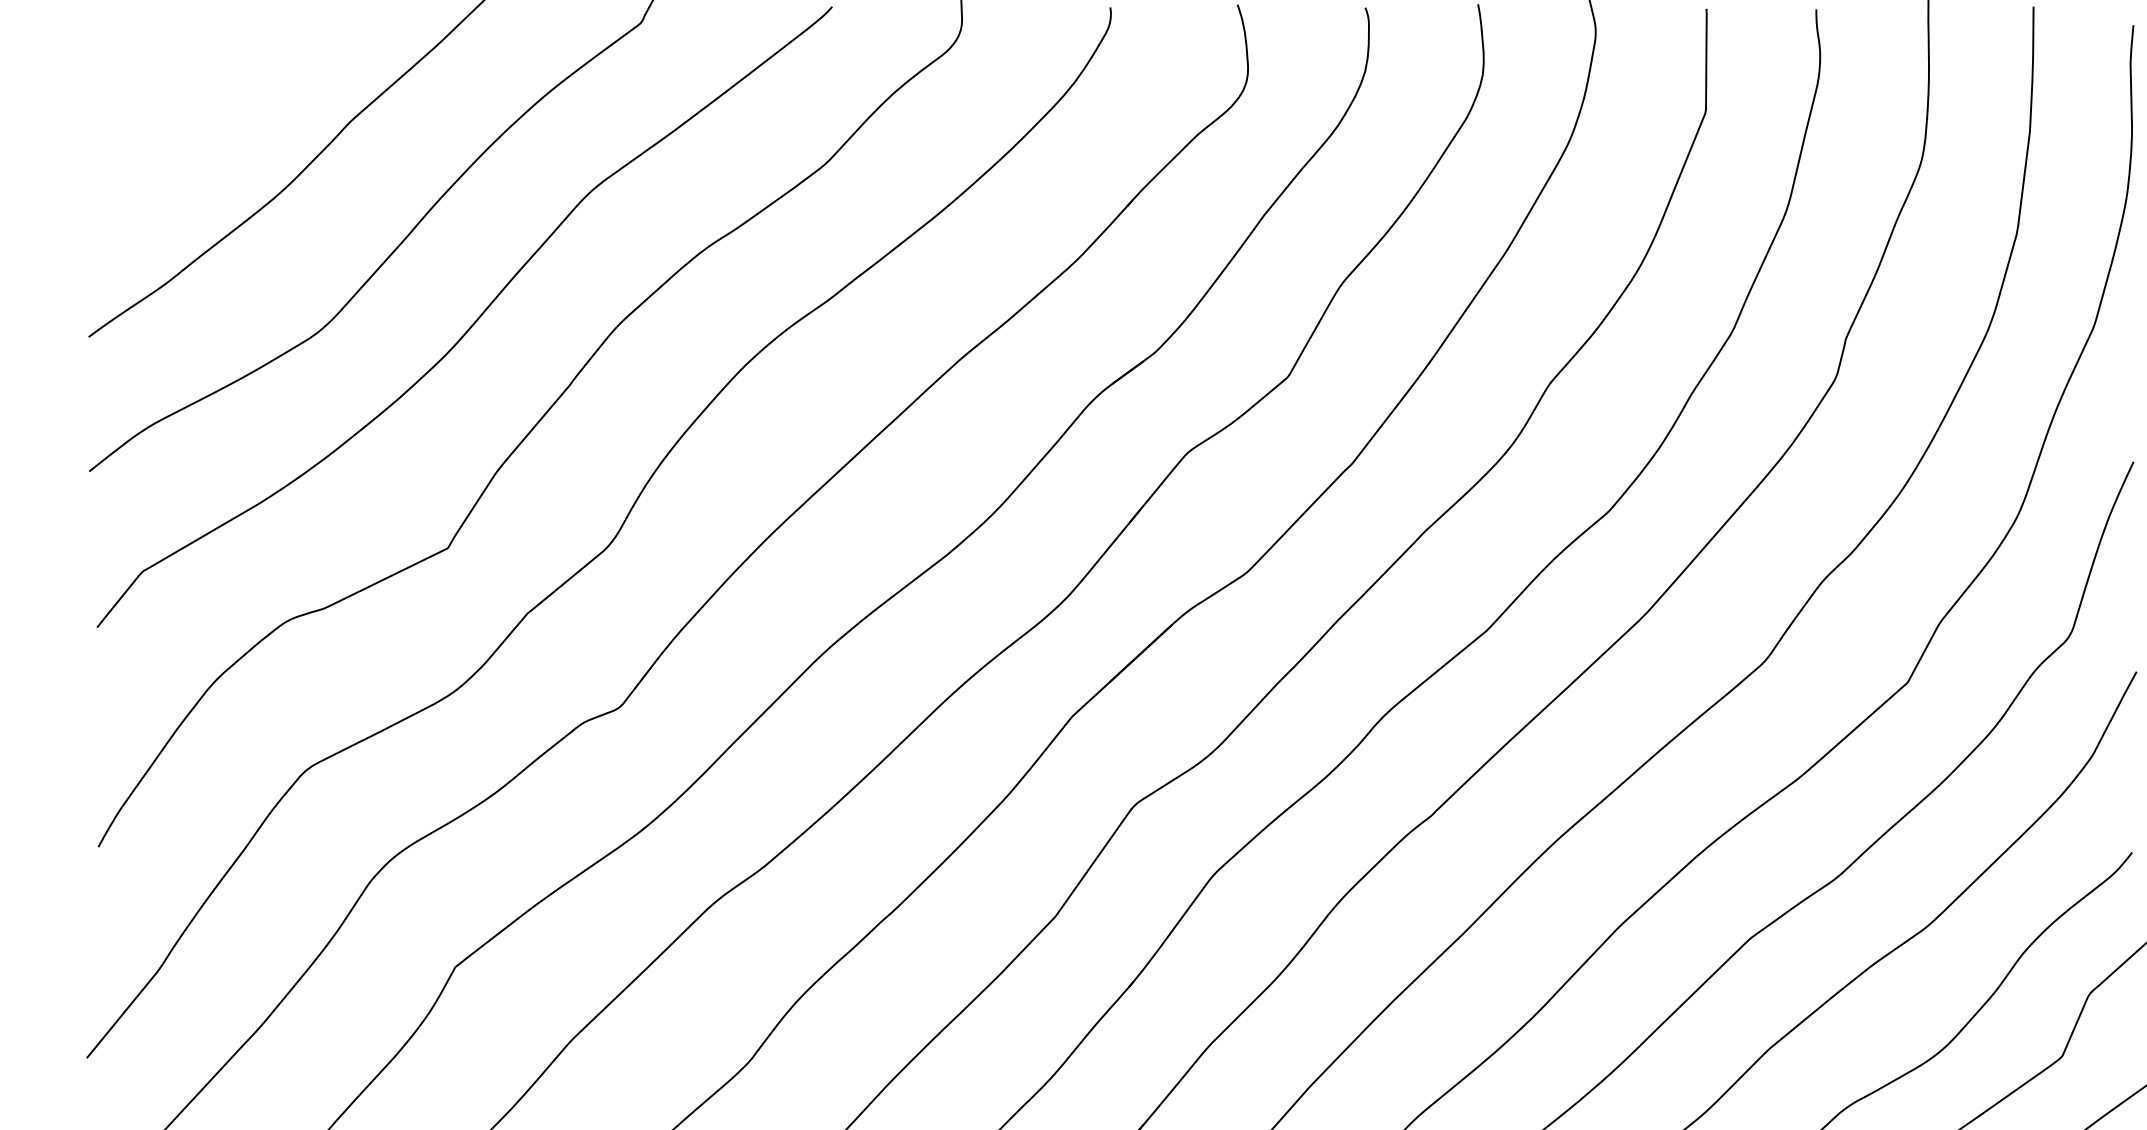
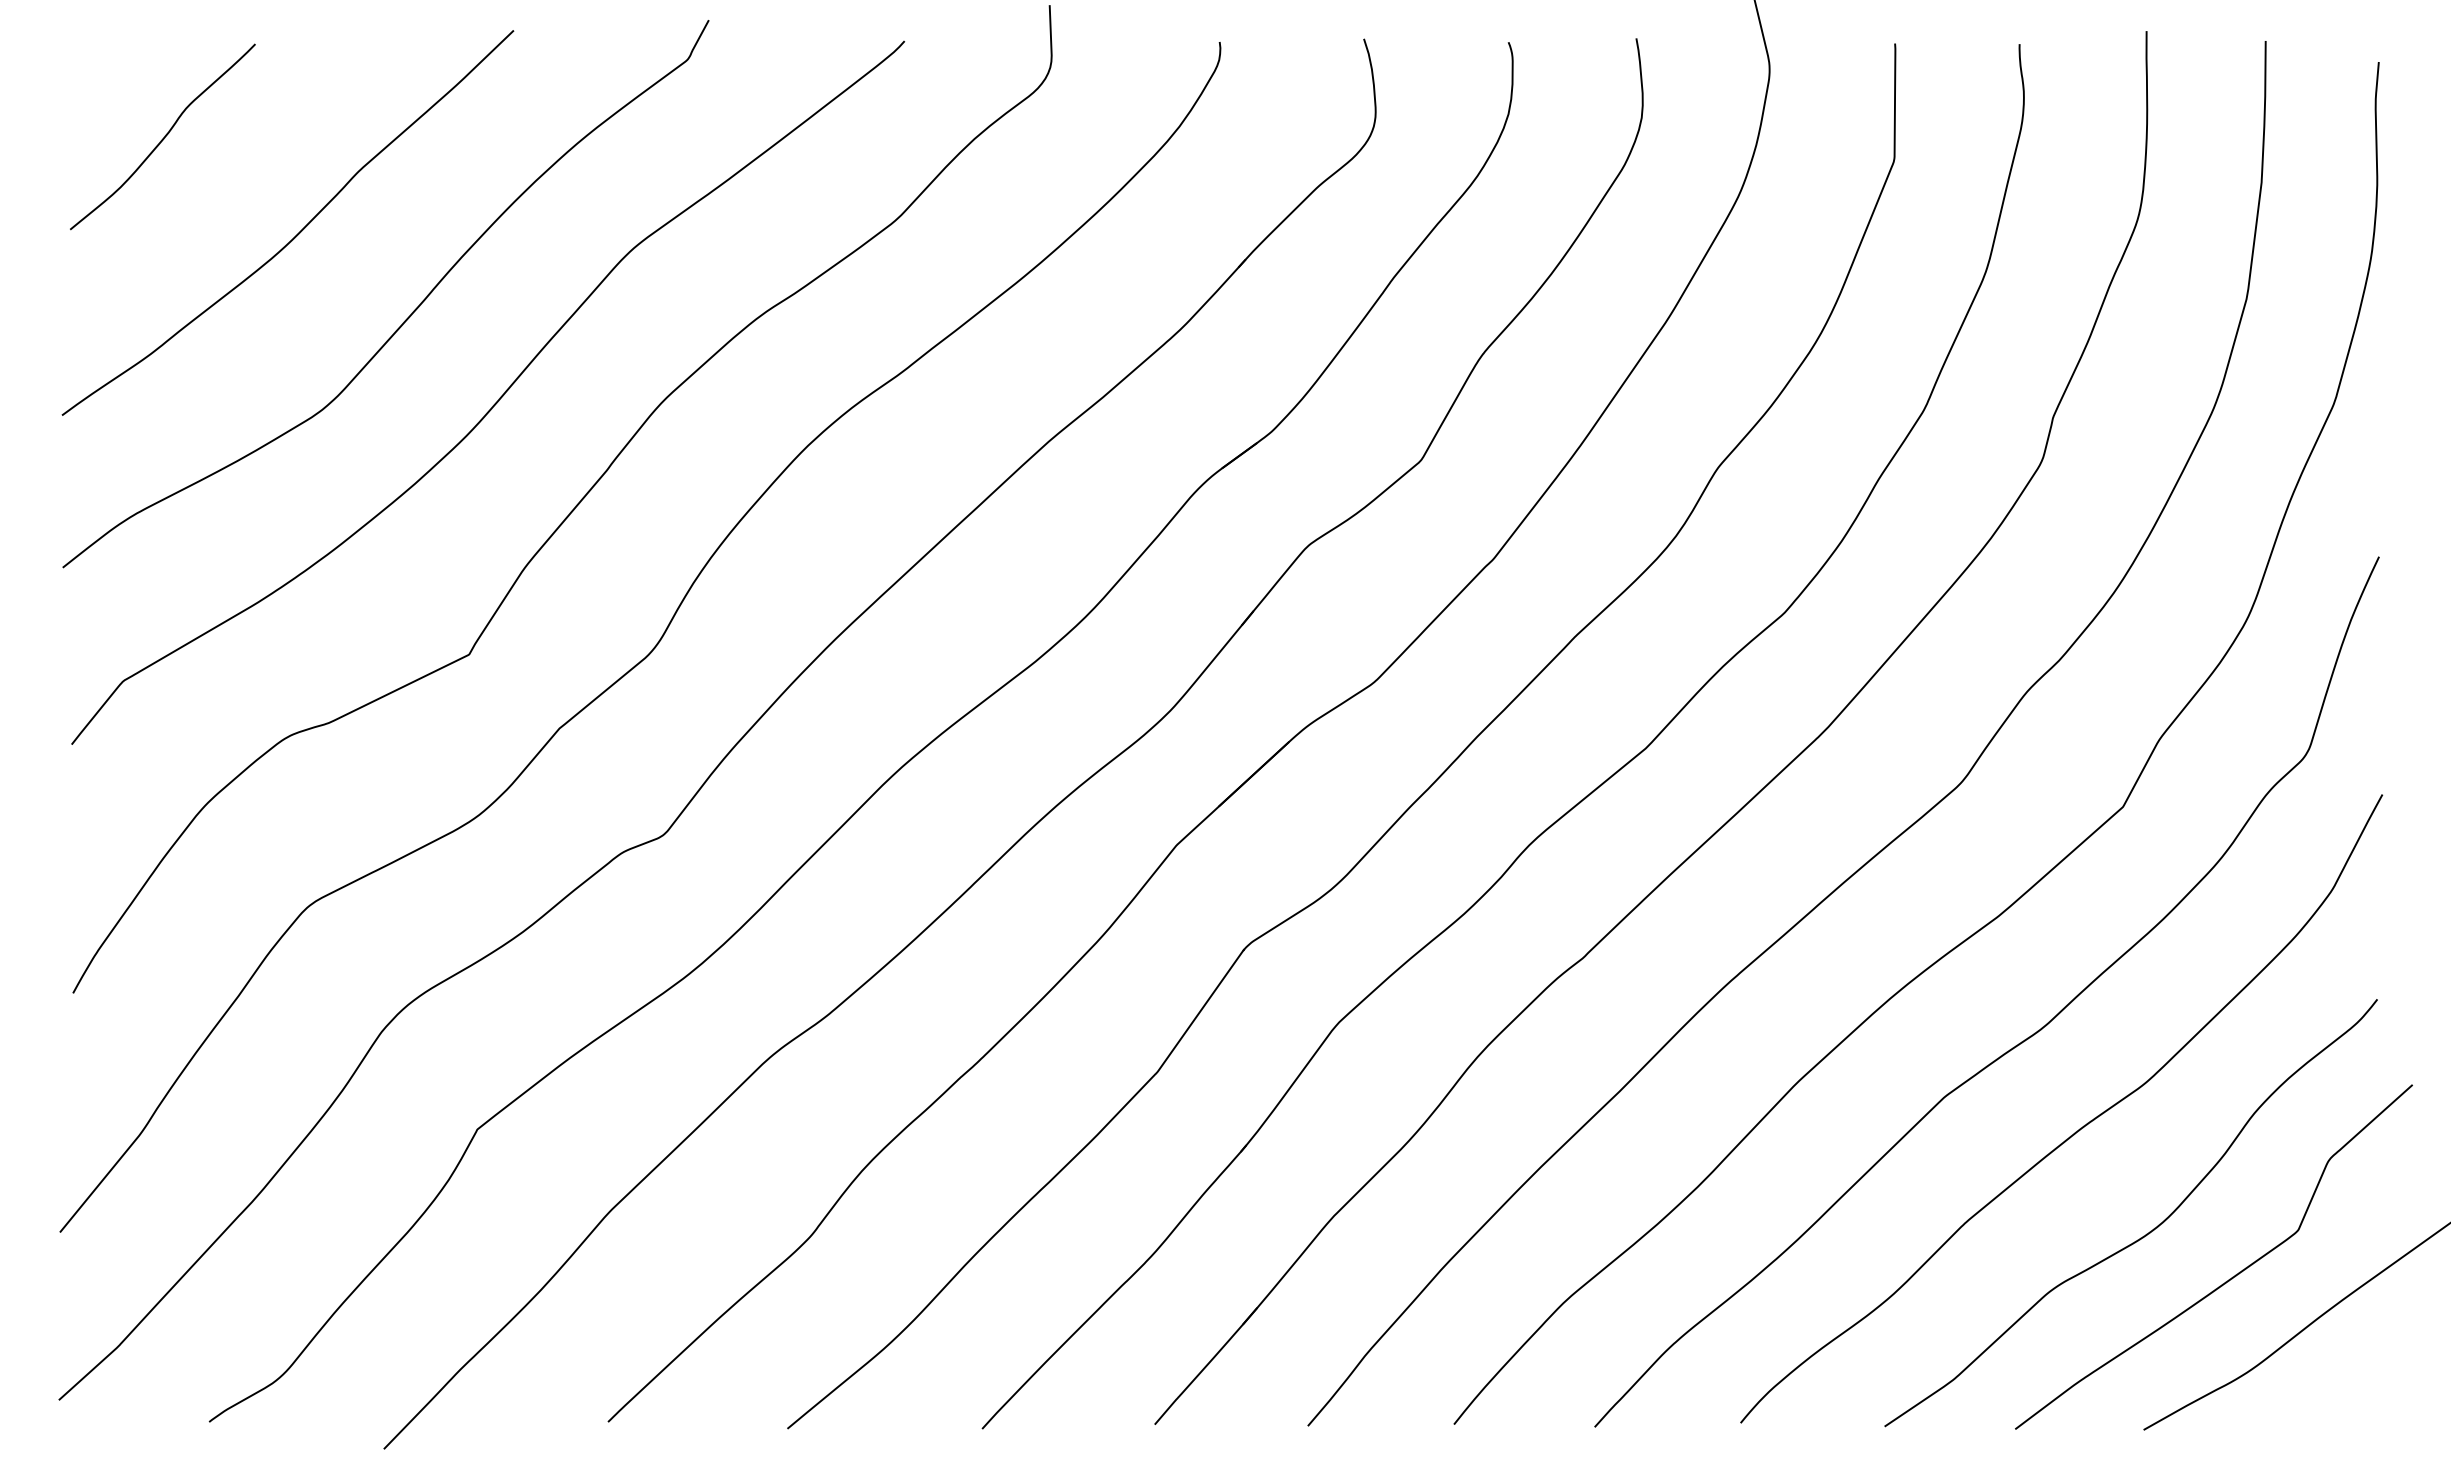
curve: (178, 91) -> (163, 137), added

